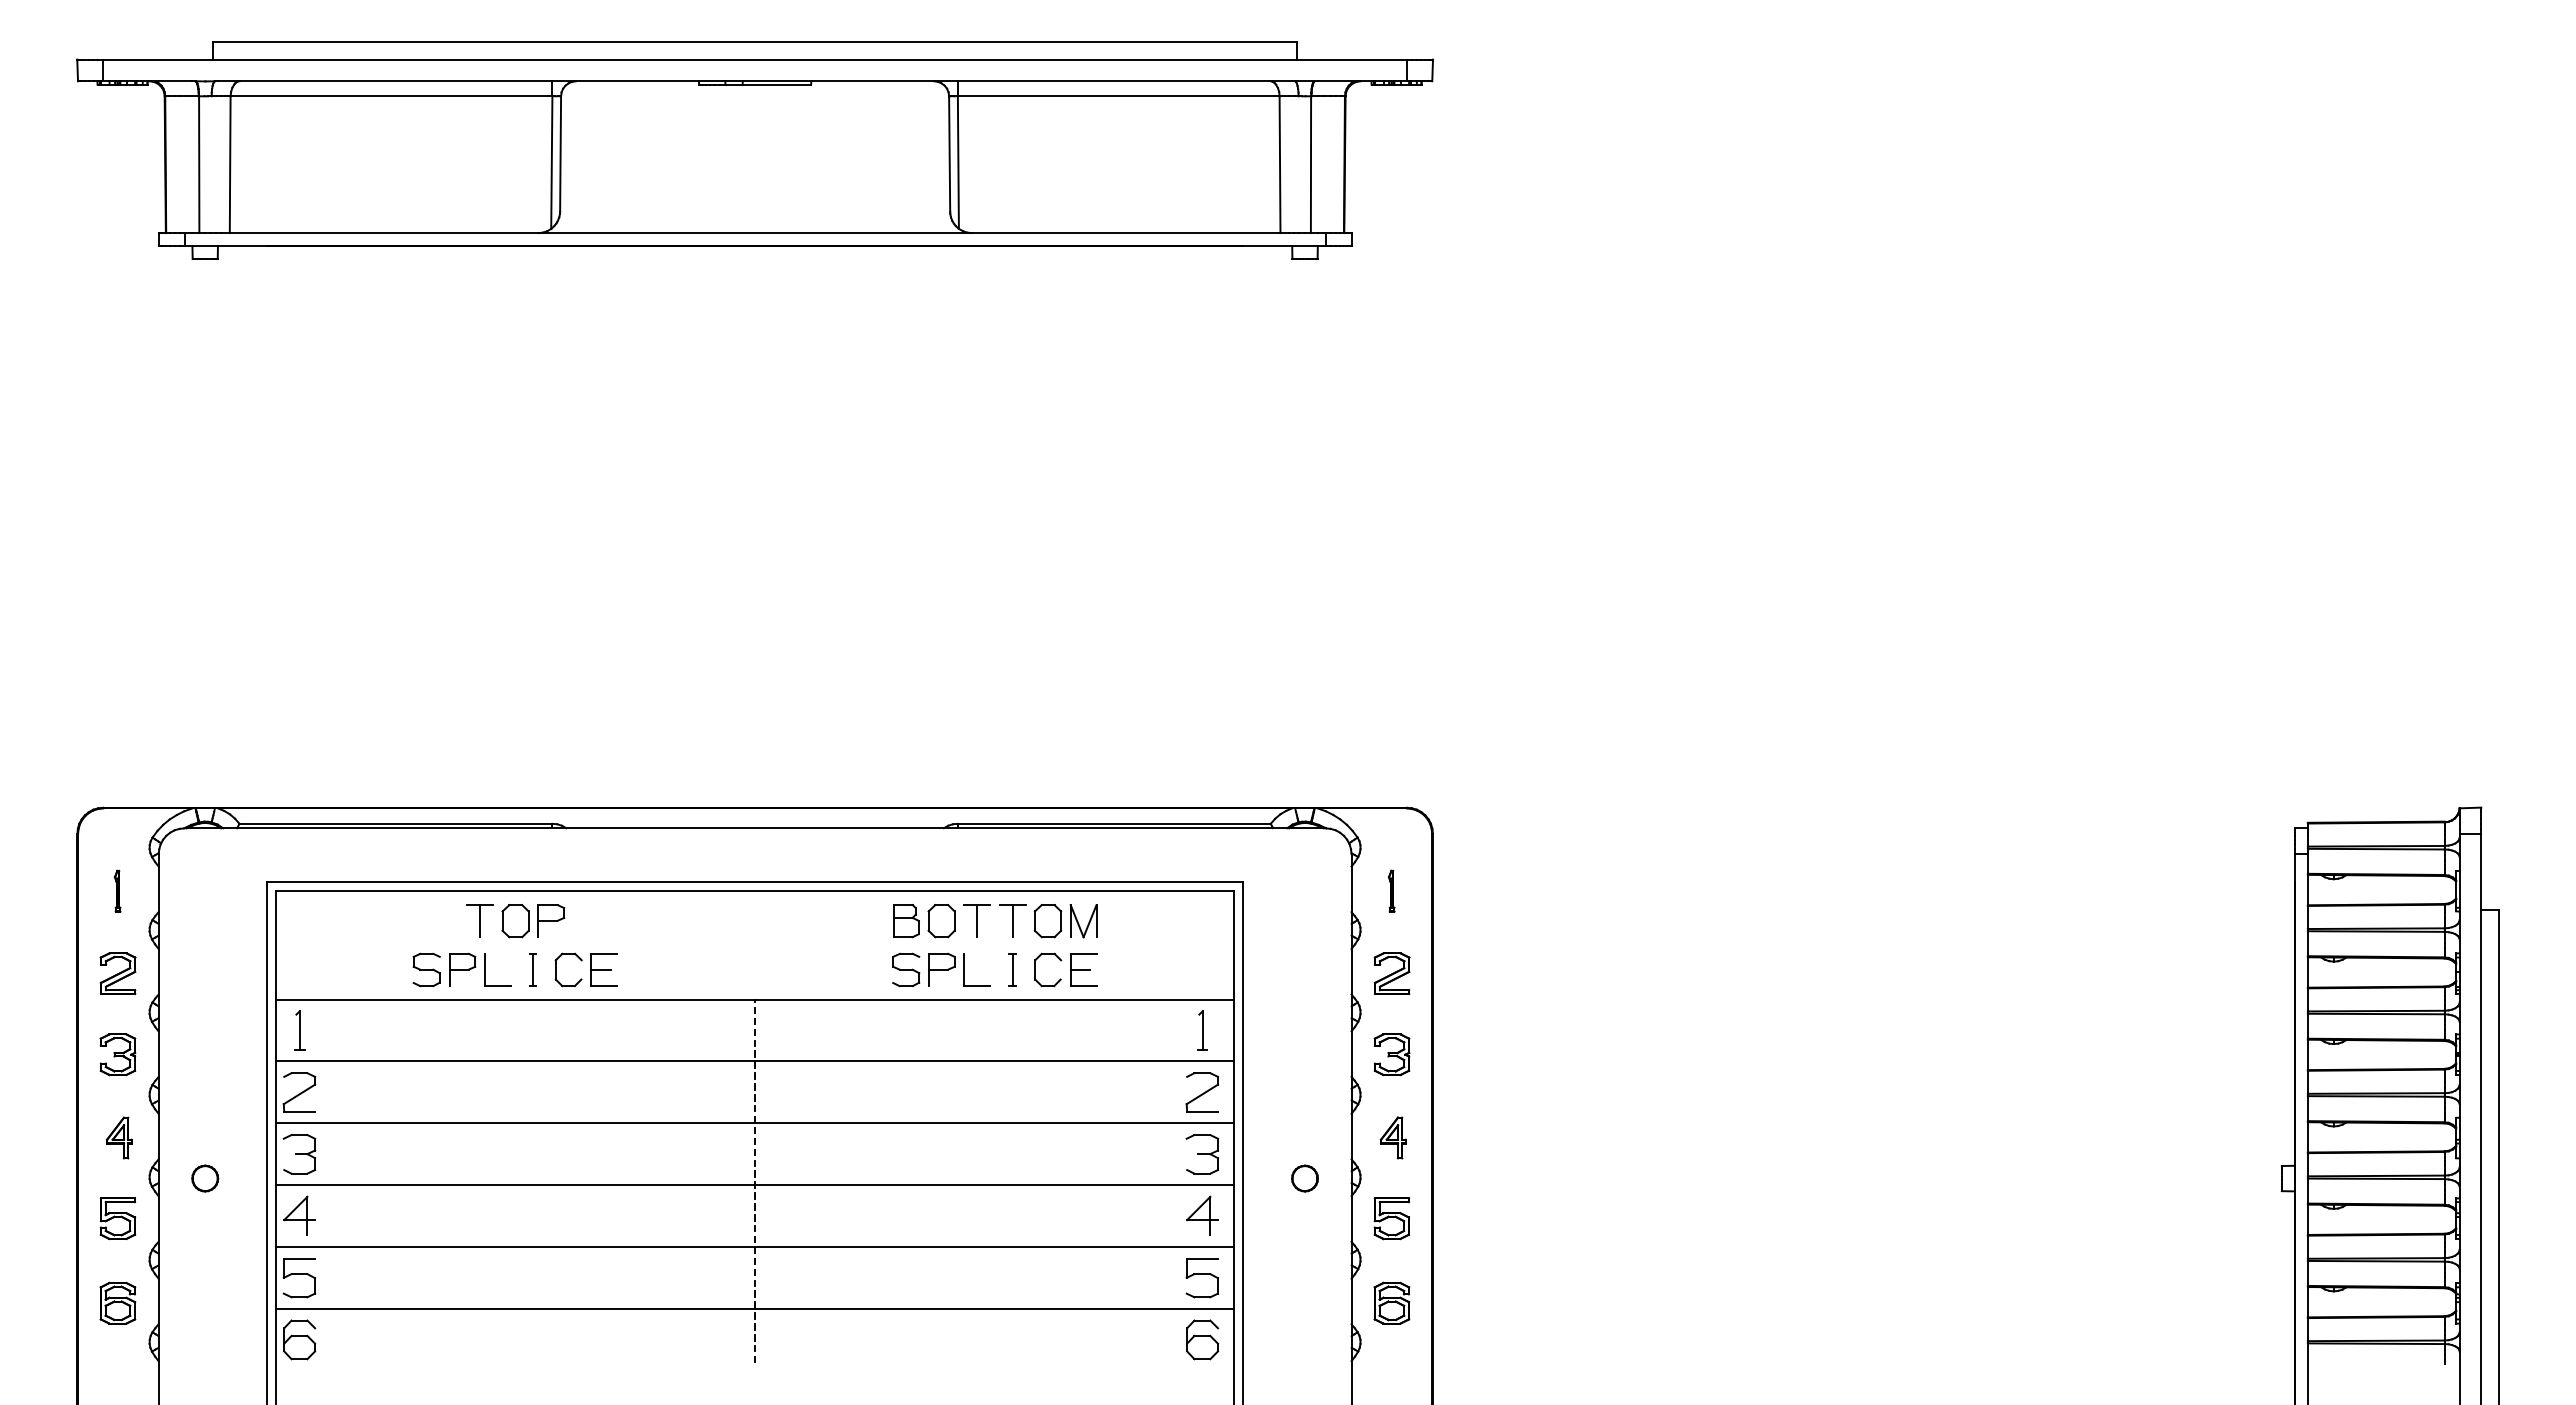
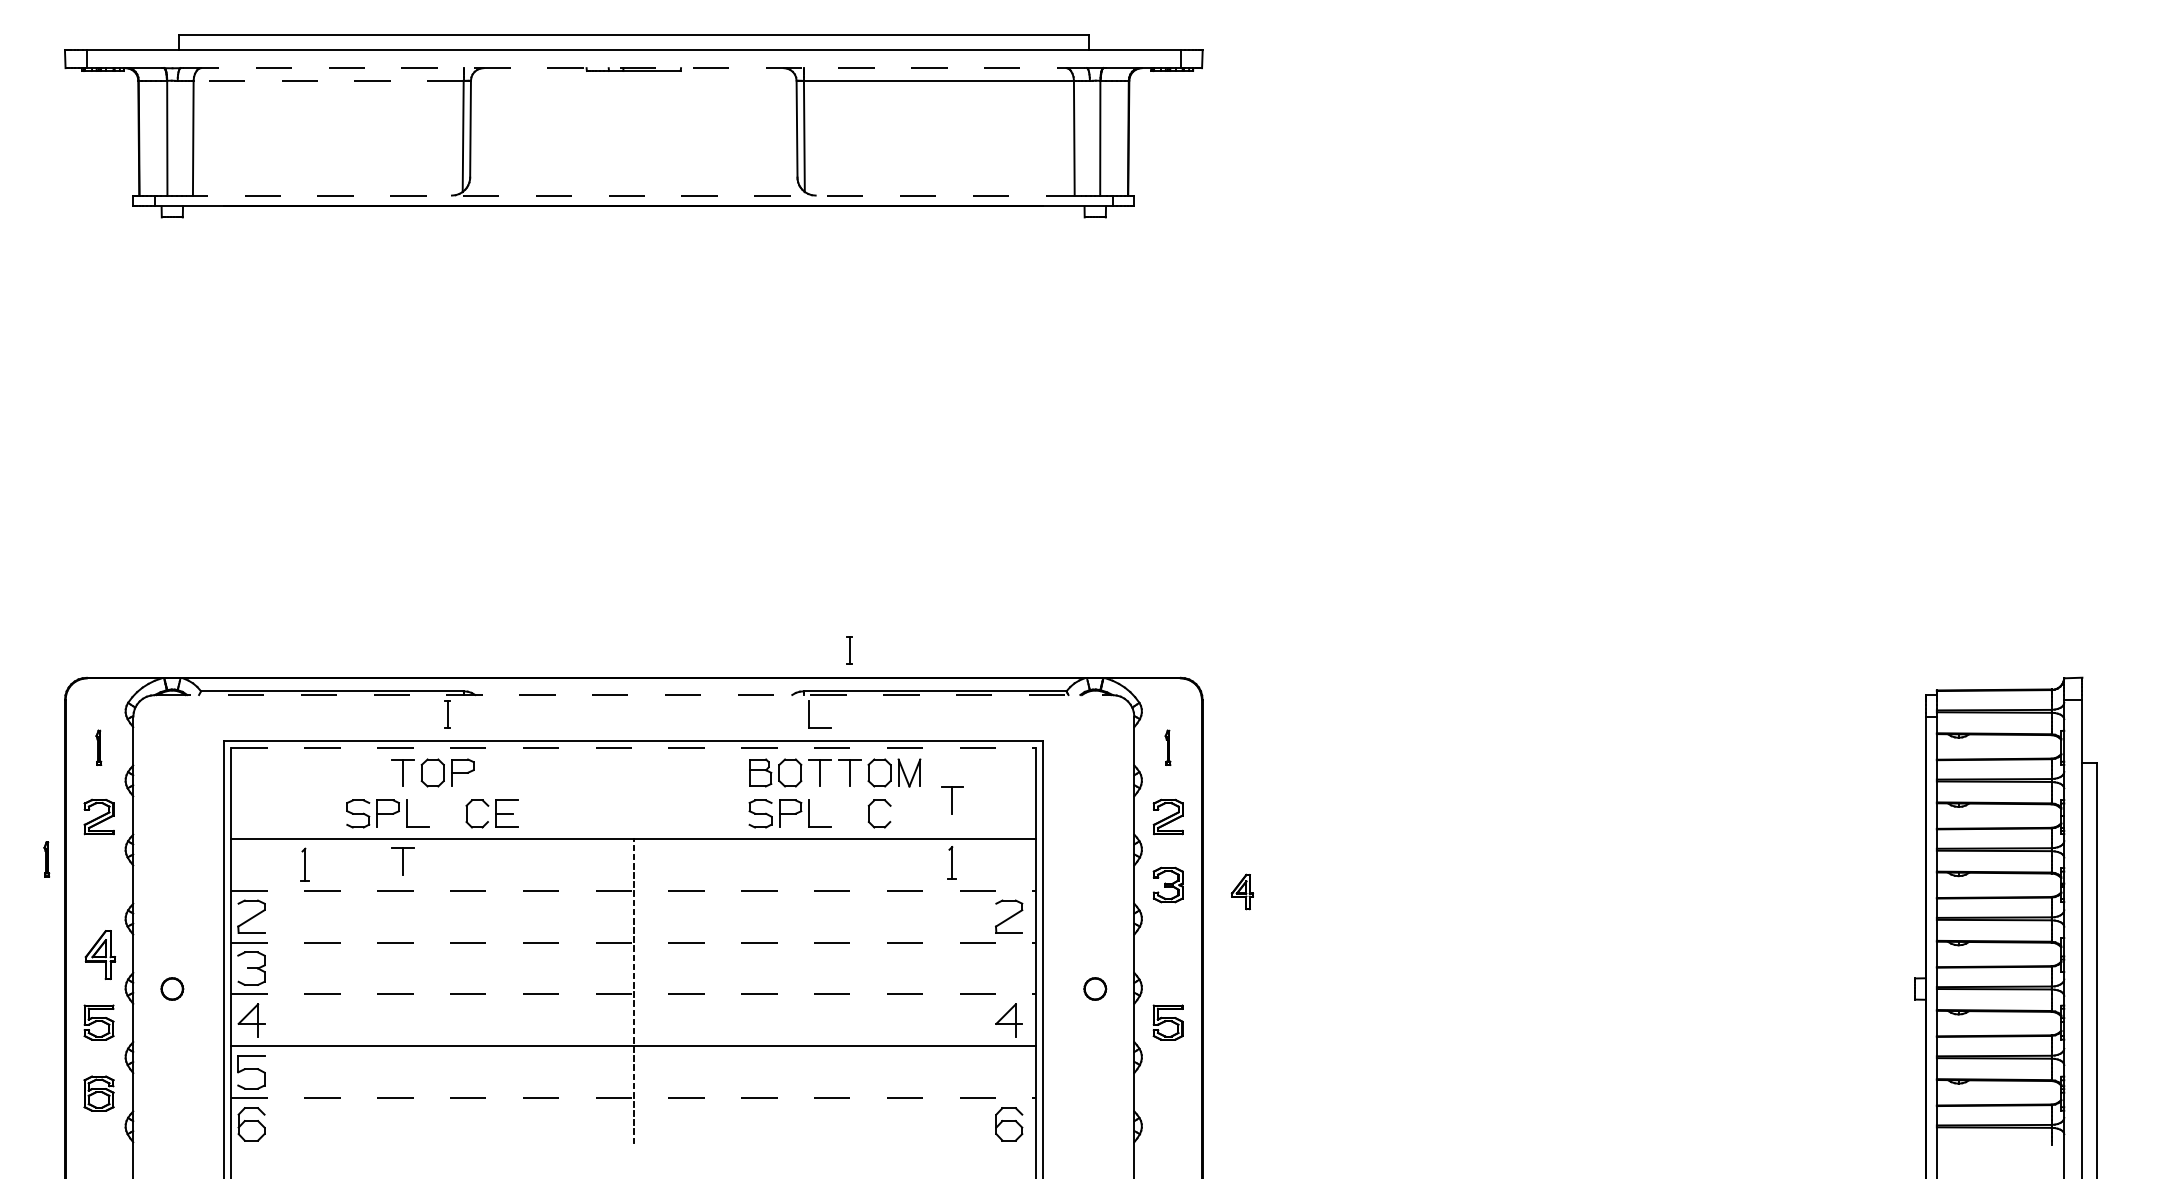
line: (755, 81) -> (634, 68), solid -> dashed
line: (391, 96) -> (328, 80), solid -> dashed
line: (755, 233) -> (634, 195), solid -> dashed
line: (755, 828) -> (634, 695), solid -> dashed
part: (964, 850) -> (809, 713), added
line: (755, 891) -> (634, 748), solid -> dashed
part: (1134, 953) -> (952, 800), added
part: (532, 969) -> (446, 713), moved
part: (1012, 969) -> (849, 649), moved
part: (1083, 969) -> (909, 813), removed
part: (55, 1023) -> (46, 858), added
part: (479, 1026) -> (402, 861), added
part: (299, 1030) -> (305, 864), moved
part: (1202, 1030) -> (952, 863), moved
part: (117, 1054) -> (98, 884), removed
line: (755, 1061) -> (634, 890), solid -> dashed
line: (755, 1123) -> (634, 942), solid -> dashed
part: (118, 1137) -> (99, 954), size x1.4
part: (1392, 1137) -> (1241, 891), moved
part: (1201, 1154) -> (1008, 968), removed
line: (755, 1185) -> (634, 994), solid -> dashed
part: (1201, 1278) -> (1008, 1072), removed
part: (1391, 1302) -> (1167, 1093), removed
line: (755, 1308) -> (634, 1098), solid -> dashed

